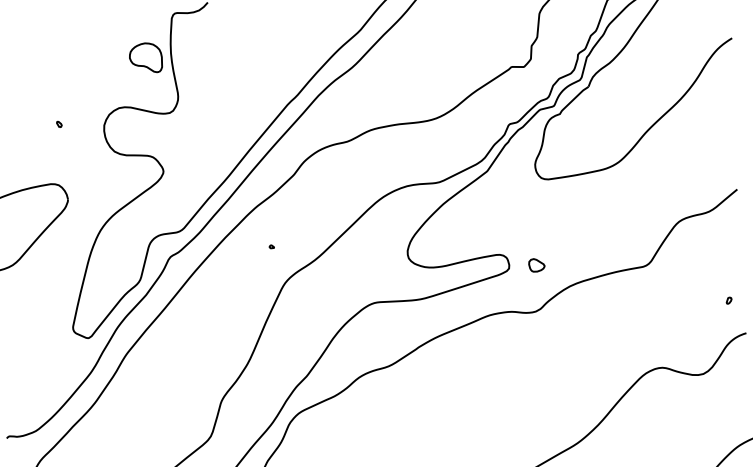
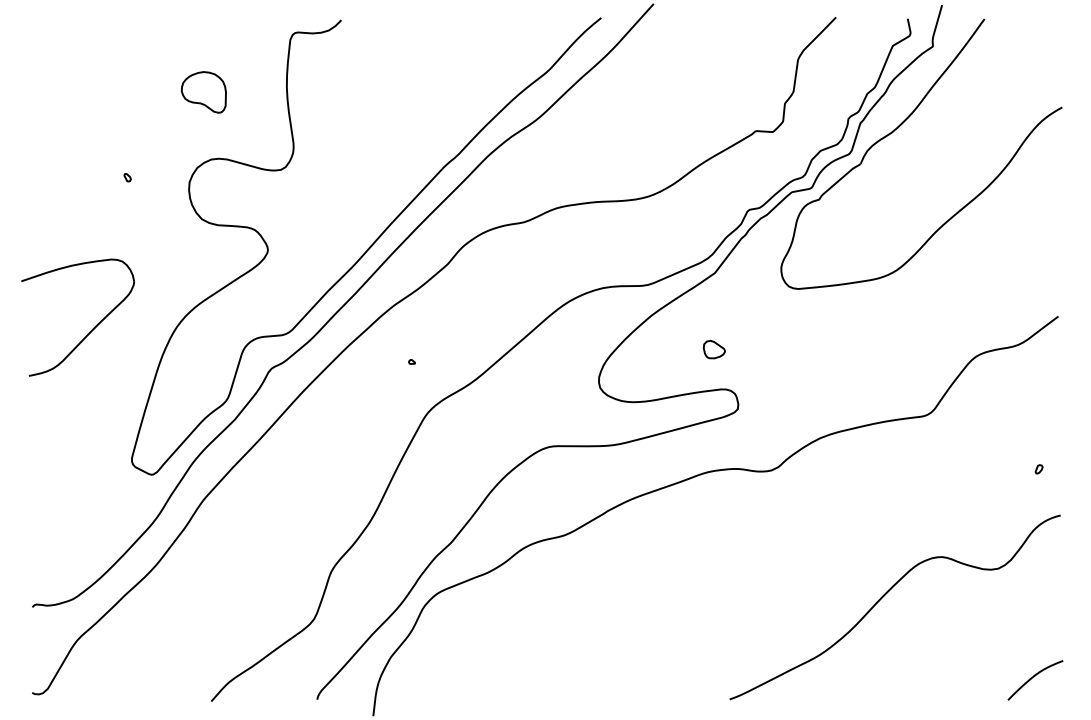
part: (145, 58) -> (203, 92), moved
part: (536, 265) -> (713, 349), moved

